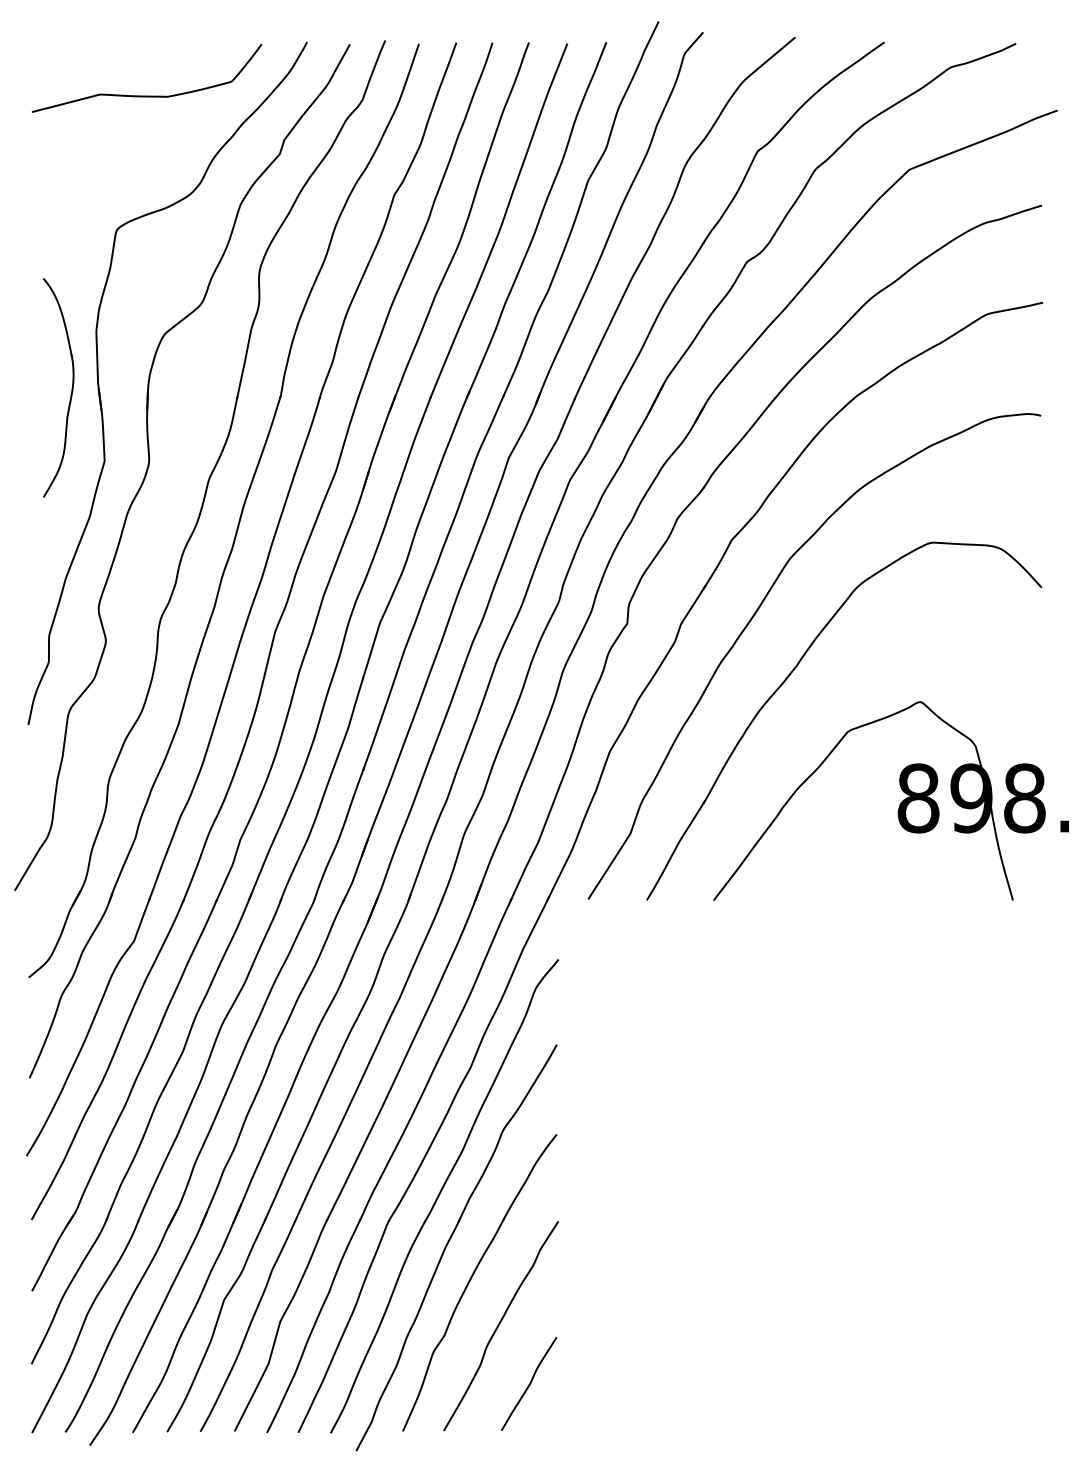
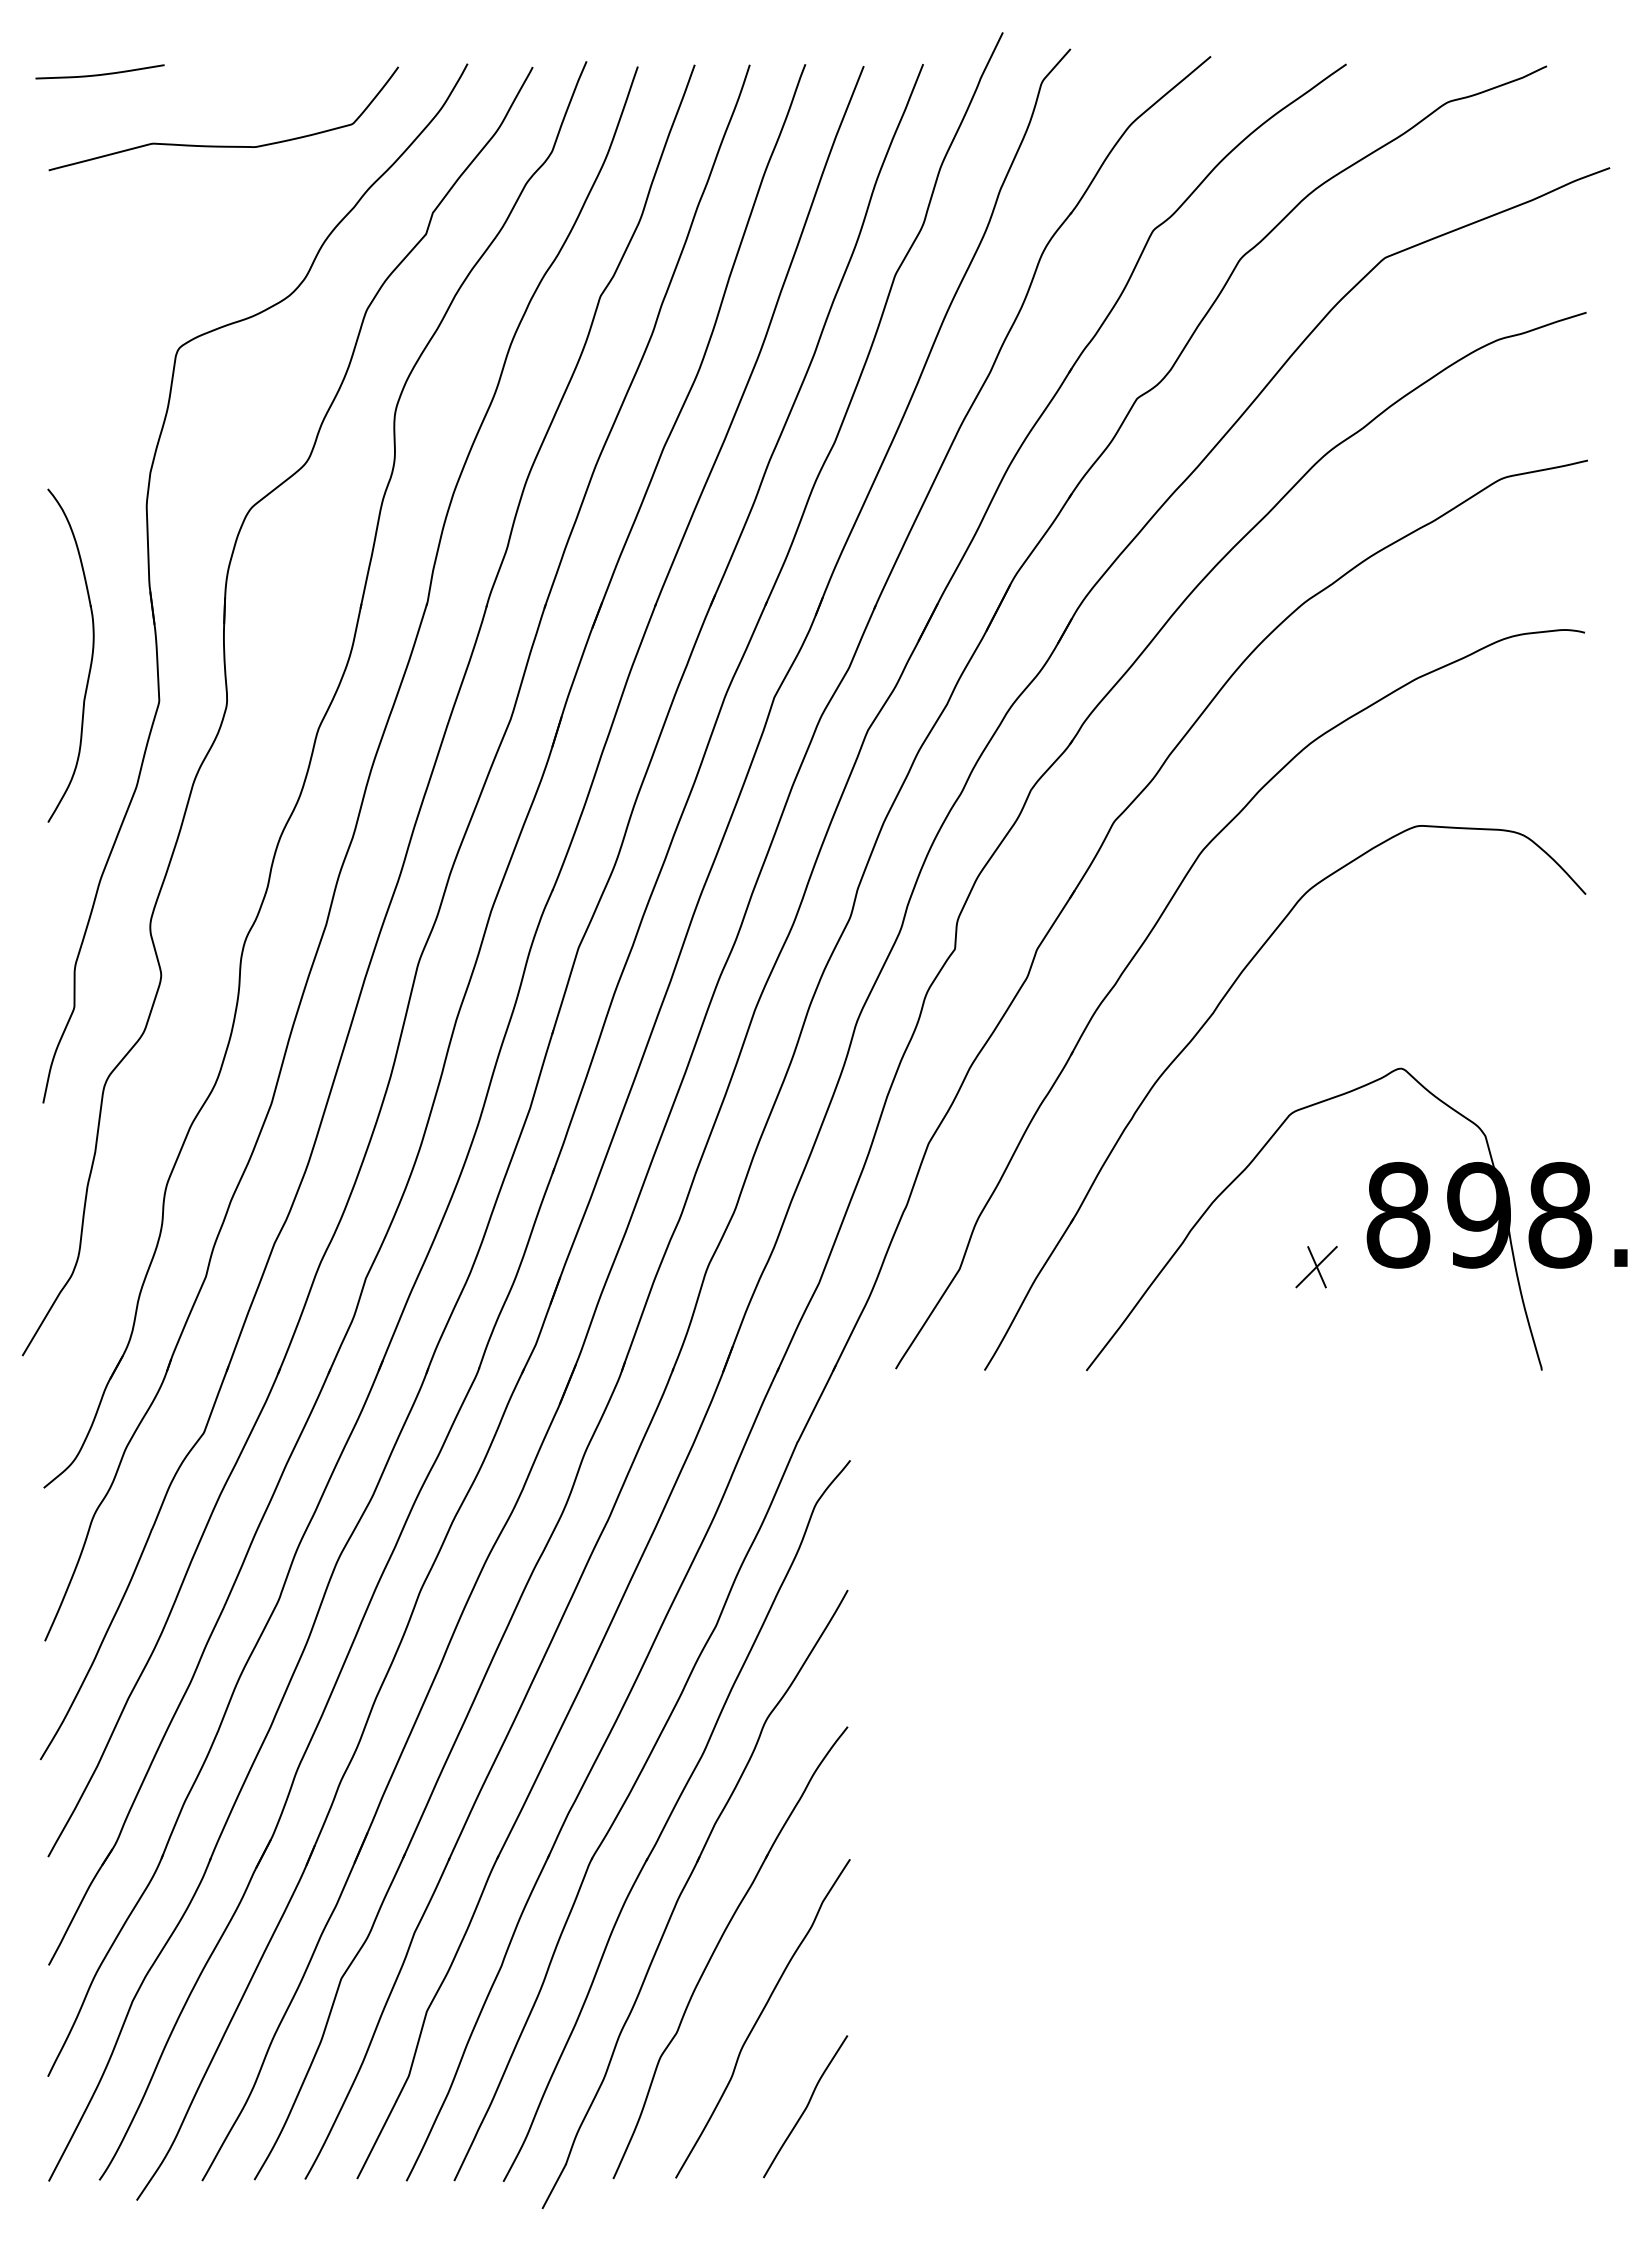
curve: (65, 48) -> (99, 73), added
part: (71, 387) -> (90, 655), moved
part: (864, 832) -> (1316, 1267), added

